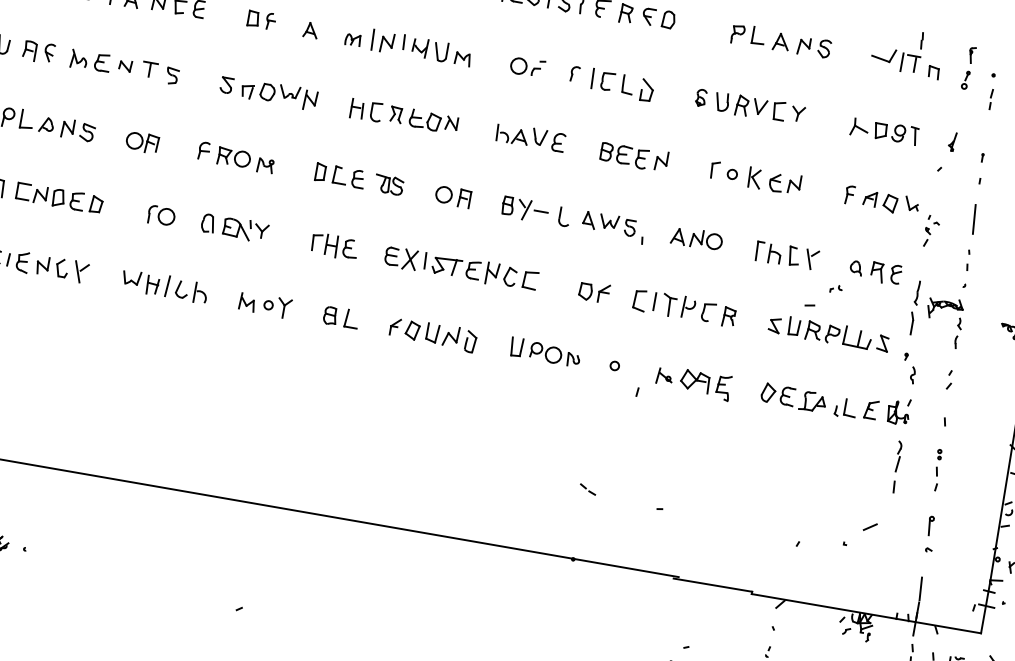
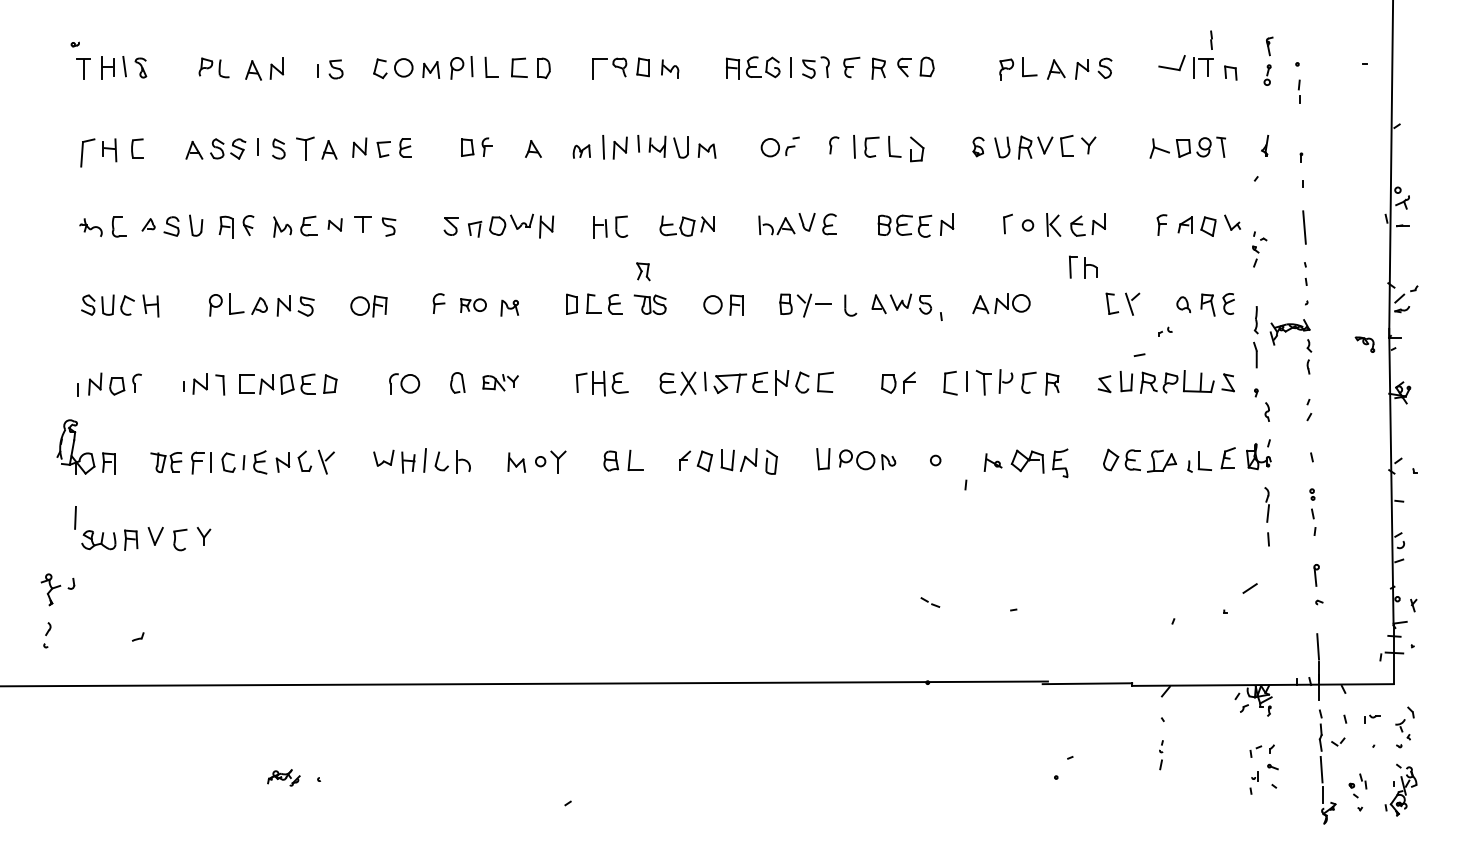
part: (396, 114) -> (643, 271), moved
part: (234, 158) -> (473, 305), size x0.7
part: (245, 229) -> (500, 382), size x0.7
part: (768, 252) -> (1083, 266), moved

